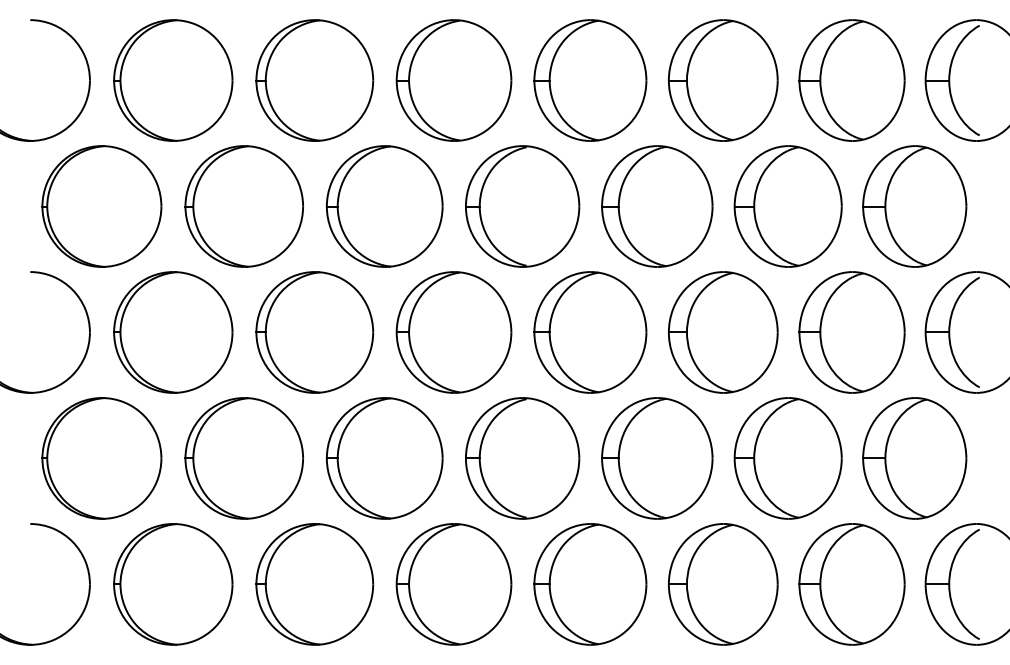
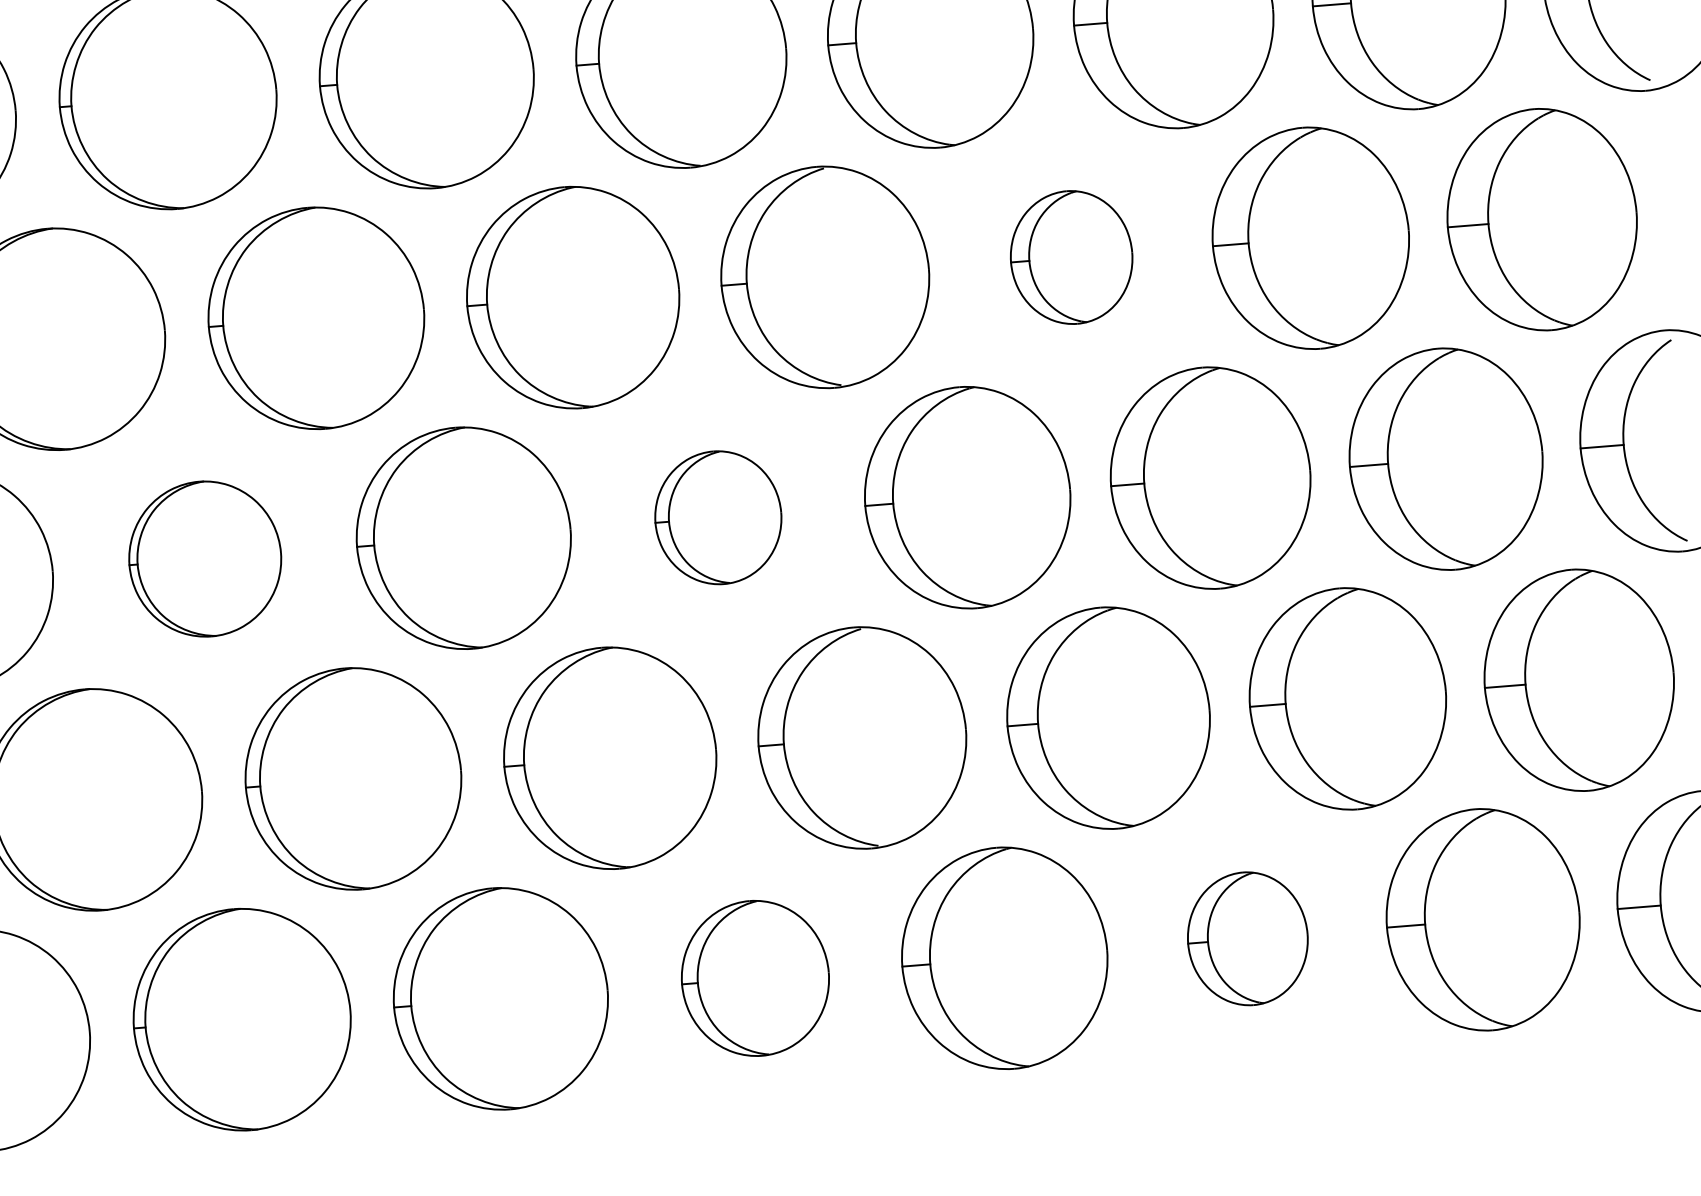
part: (657, 206) -> (1071, 257), size x0.6
part: (173, 332) -> (205, 559), size x0.7
part: (453, 332) -> (717, 517), size x0.6
part: (453, 584) -> (754, 978), size x0.7
part: (723, 584) -> (1248, 938), size x0.6

